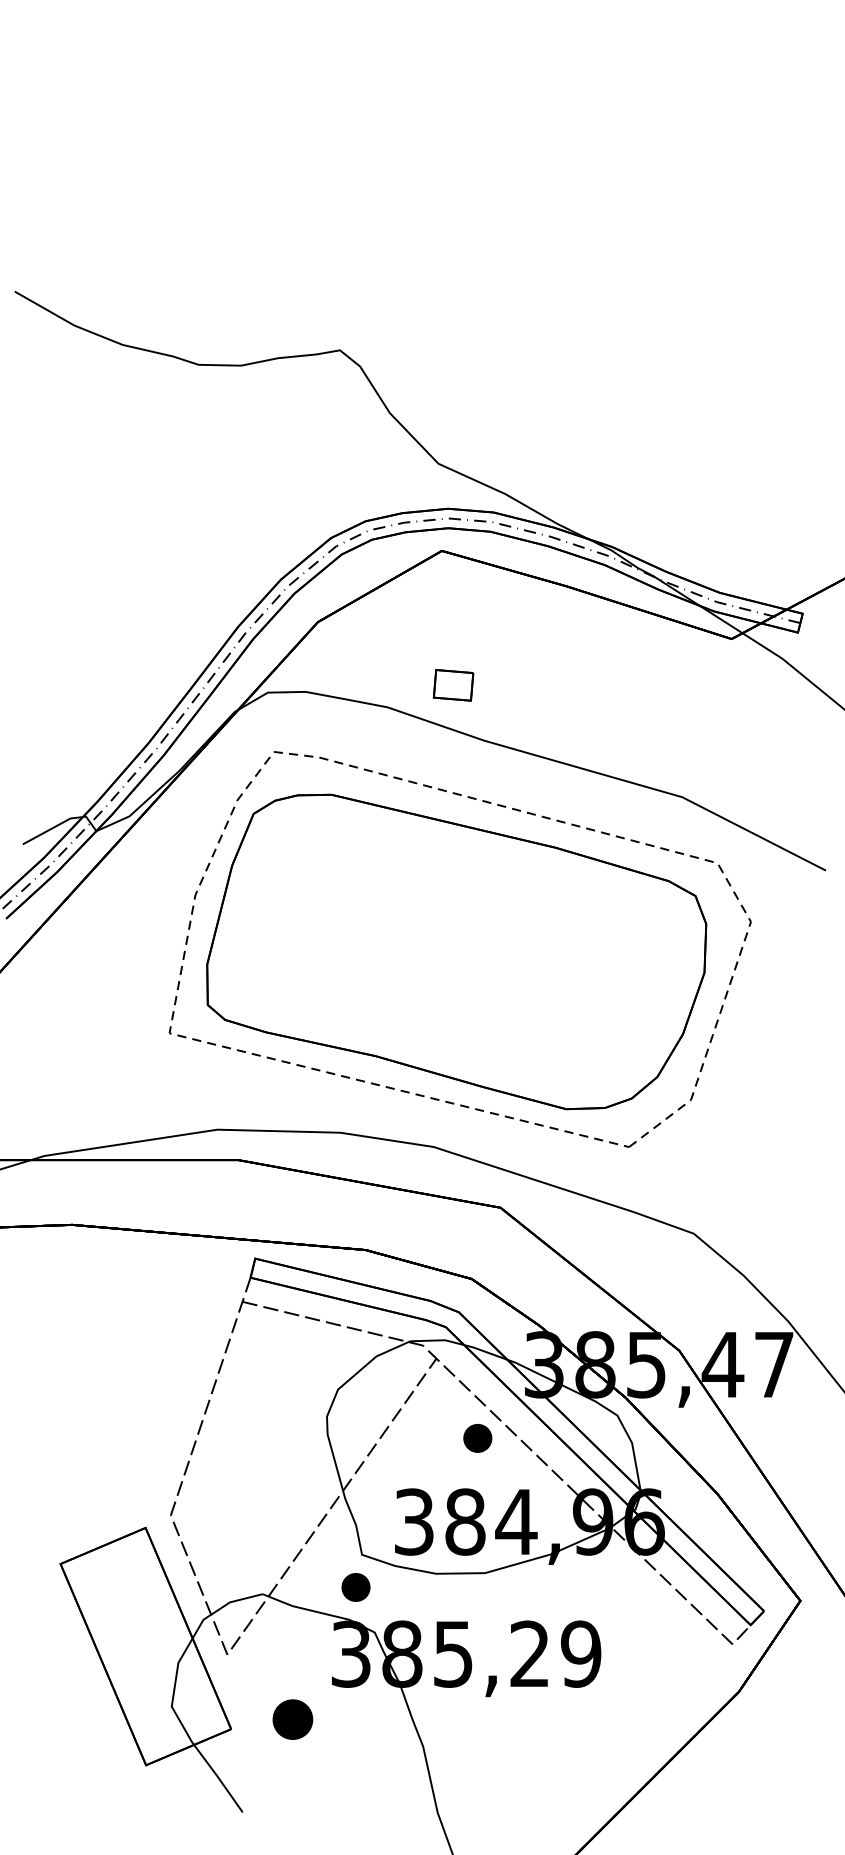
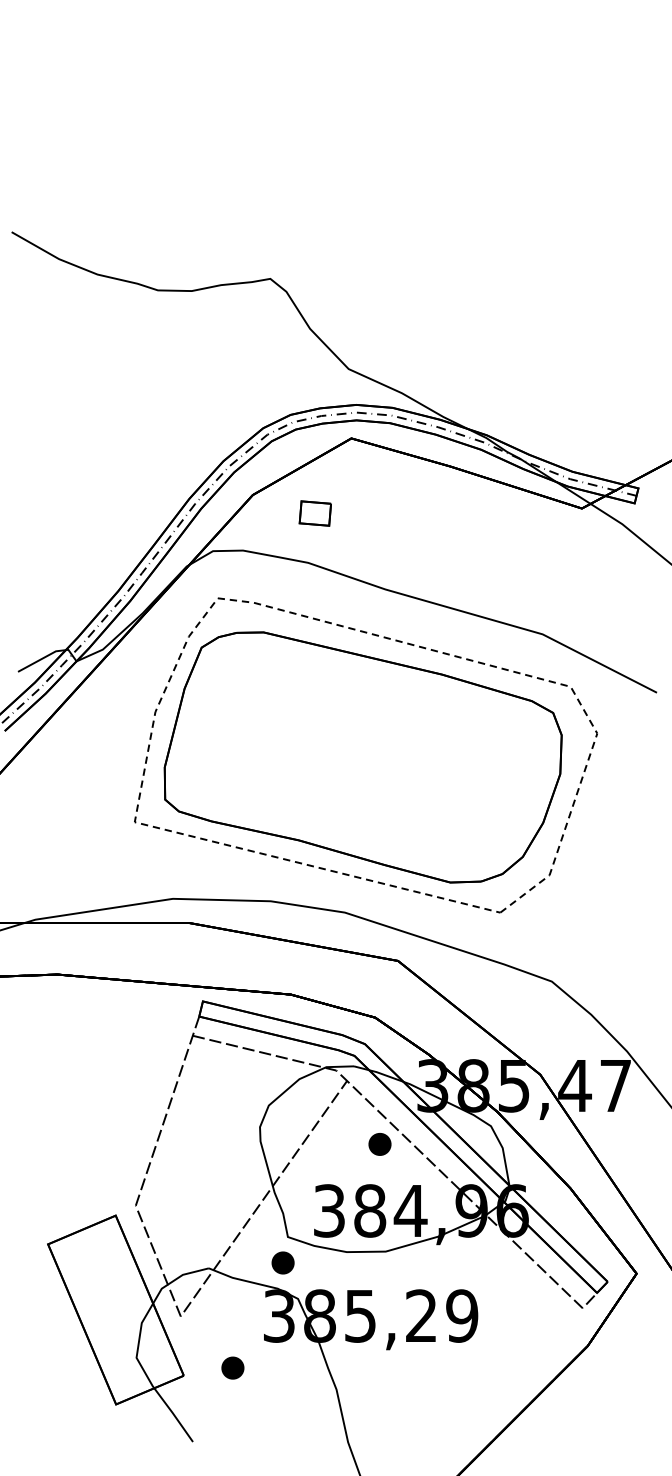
part: (453, 685) -> (315, 513), moved
part: (292, 1719) -> (232, 1368), size x0.71

